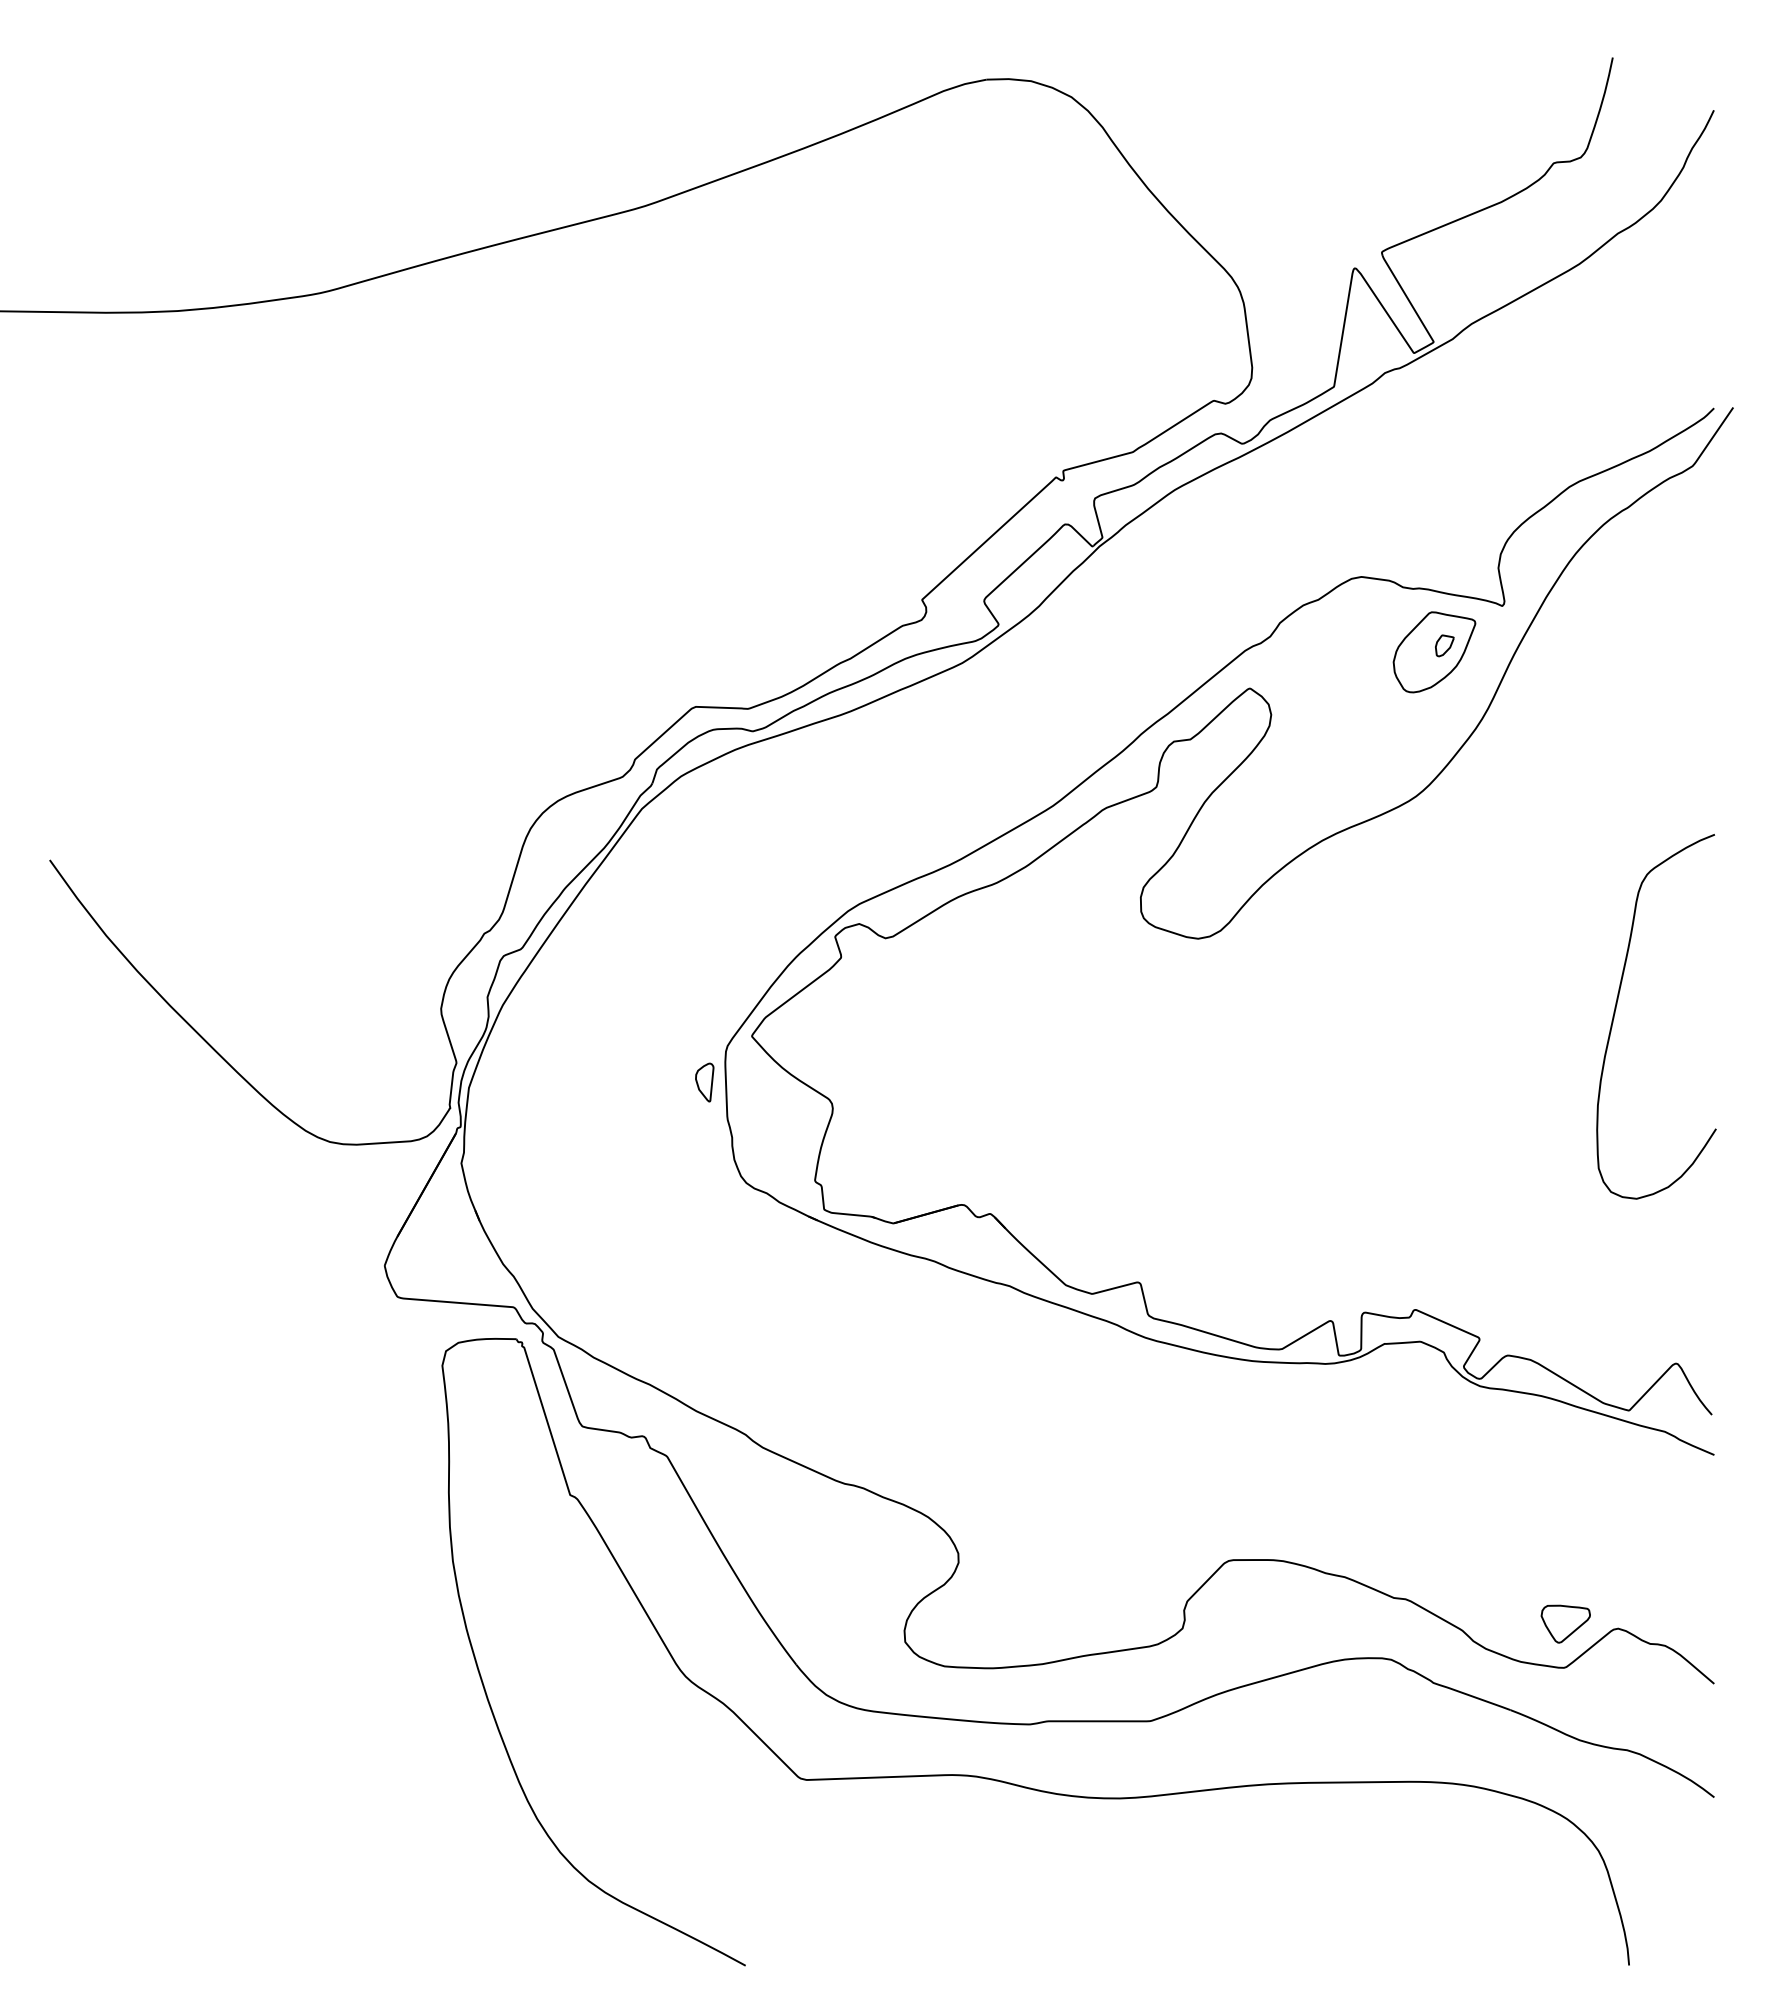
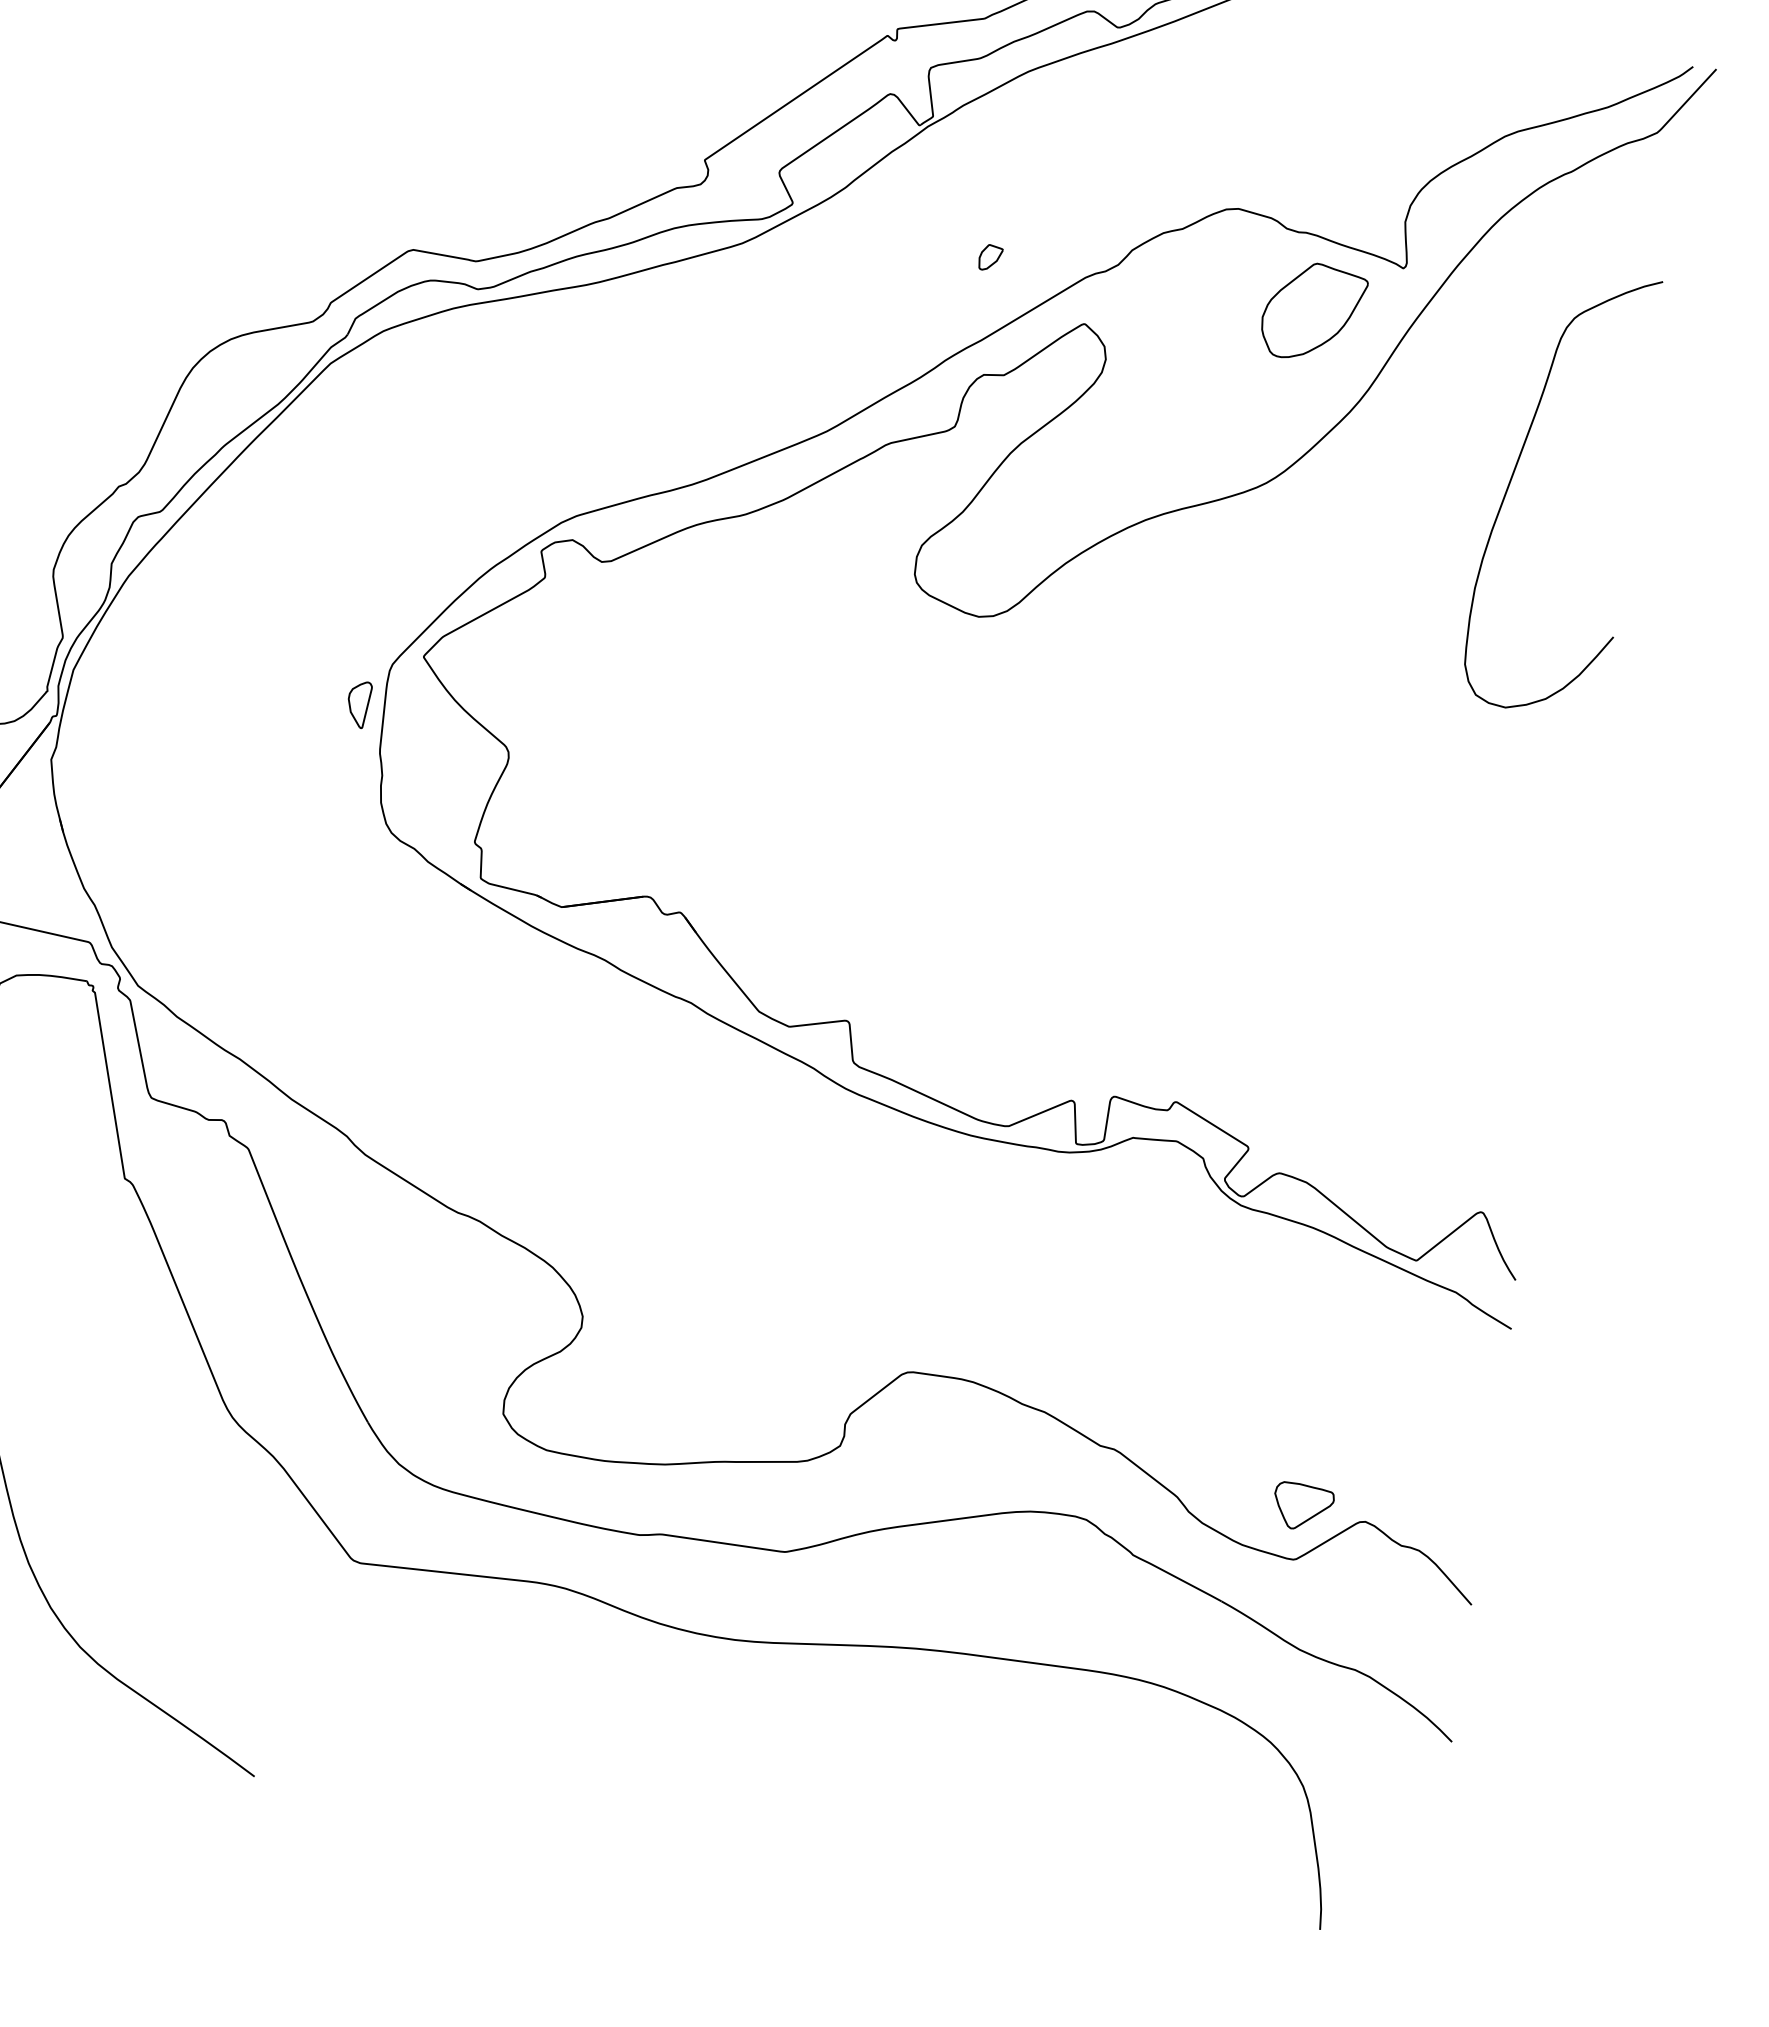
part: (1444, 645) -> (990, 257), moved
curve: (1616, 1009) -> (1514, 475), moved

